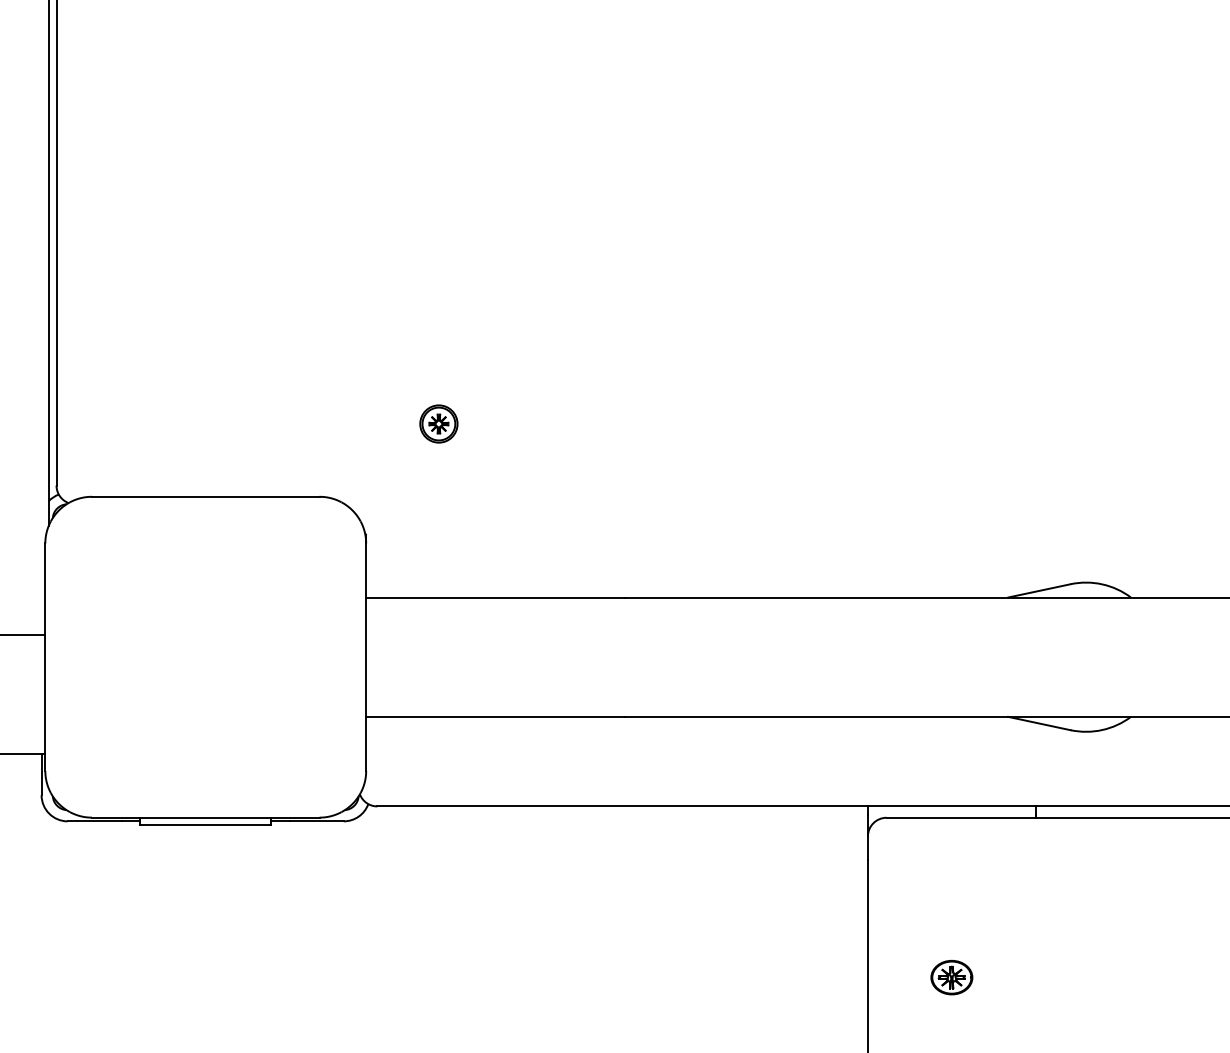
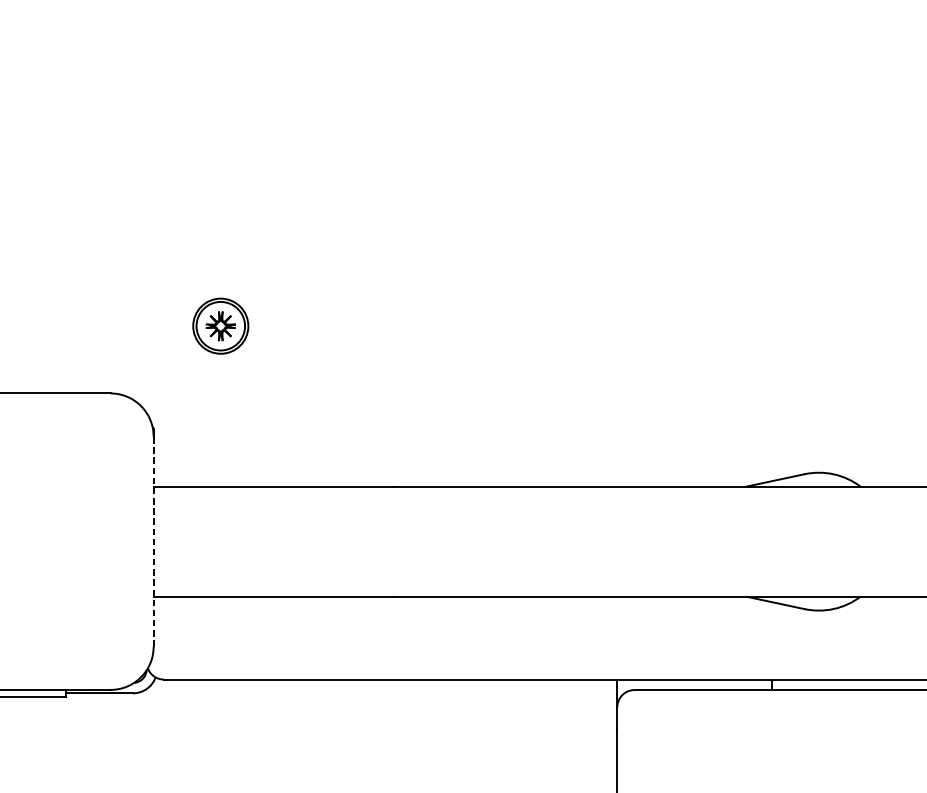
part: (438, 423) -> (220, 325), size x1.6
line: (366, 657) -> (153, 541), solid -> dashed

